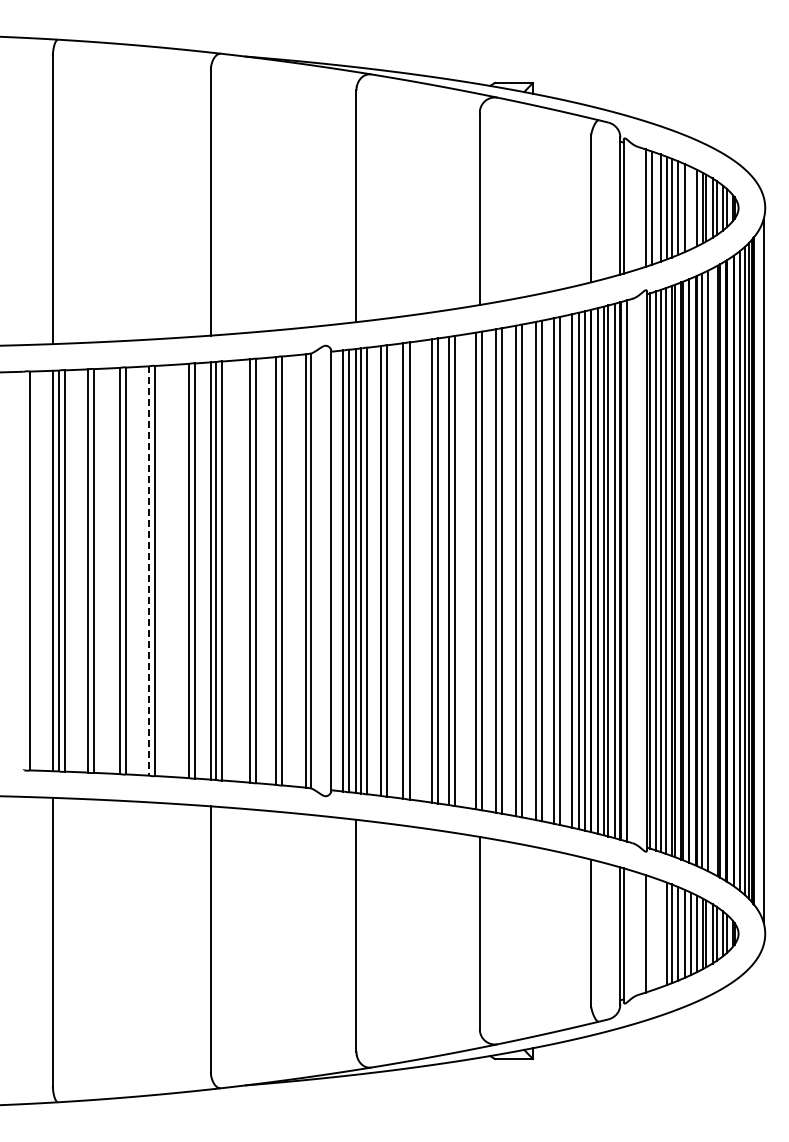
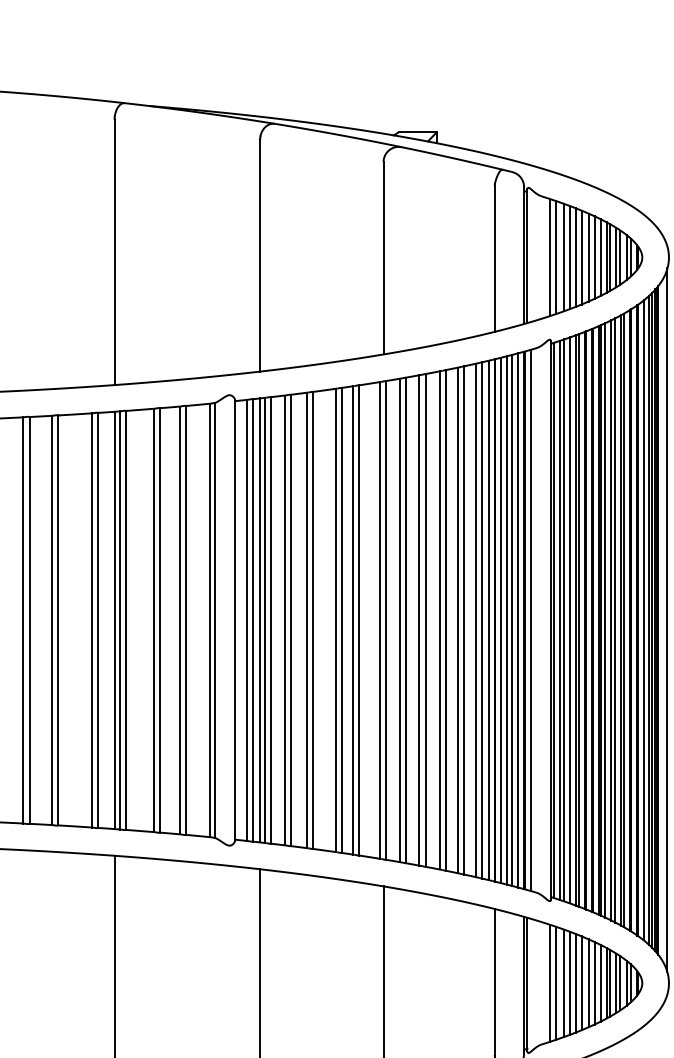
line: (690, 207) -> (594, 256), added
line: (148, 570) -> (52, 619), dashed -> solid
line: (711, 570) -> (615, 619), added
line: (652, 933) -> (556, 982), added
line: (660, 933) -> (564, 982), added

